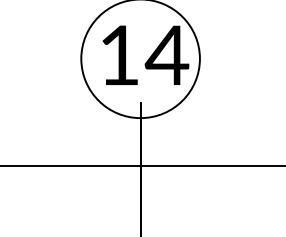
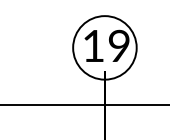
text: (165, 54) -> (118, 45), 14 -> 19

